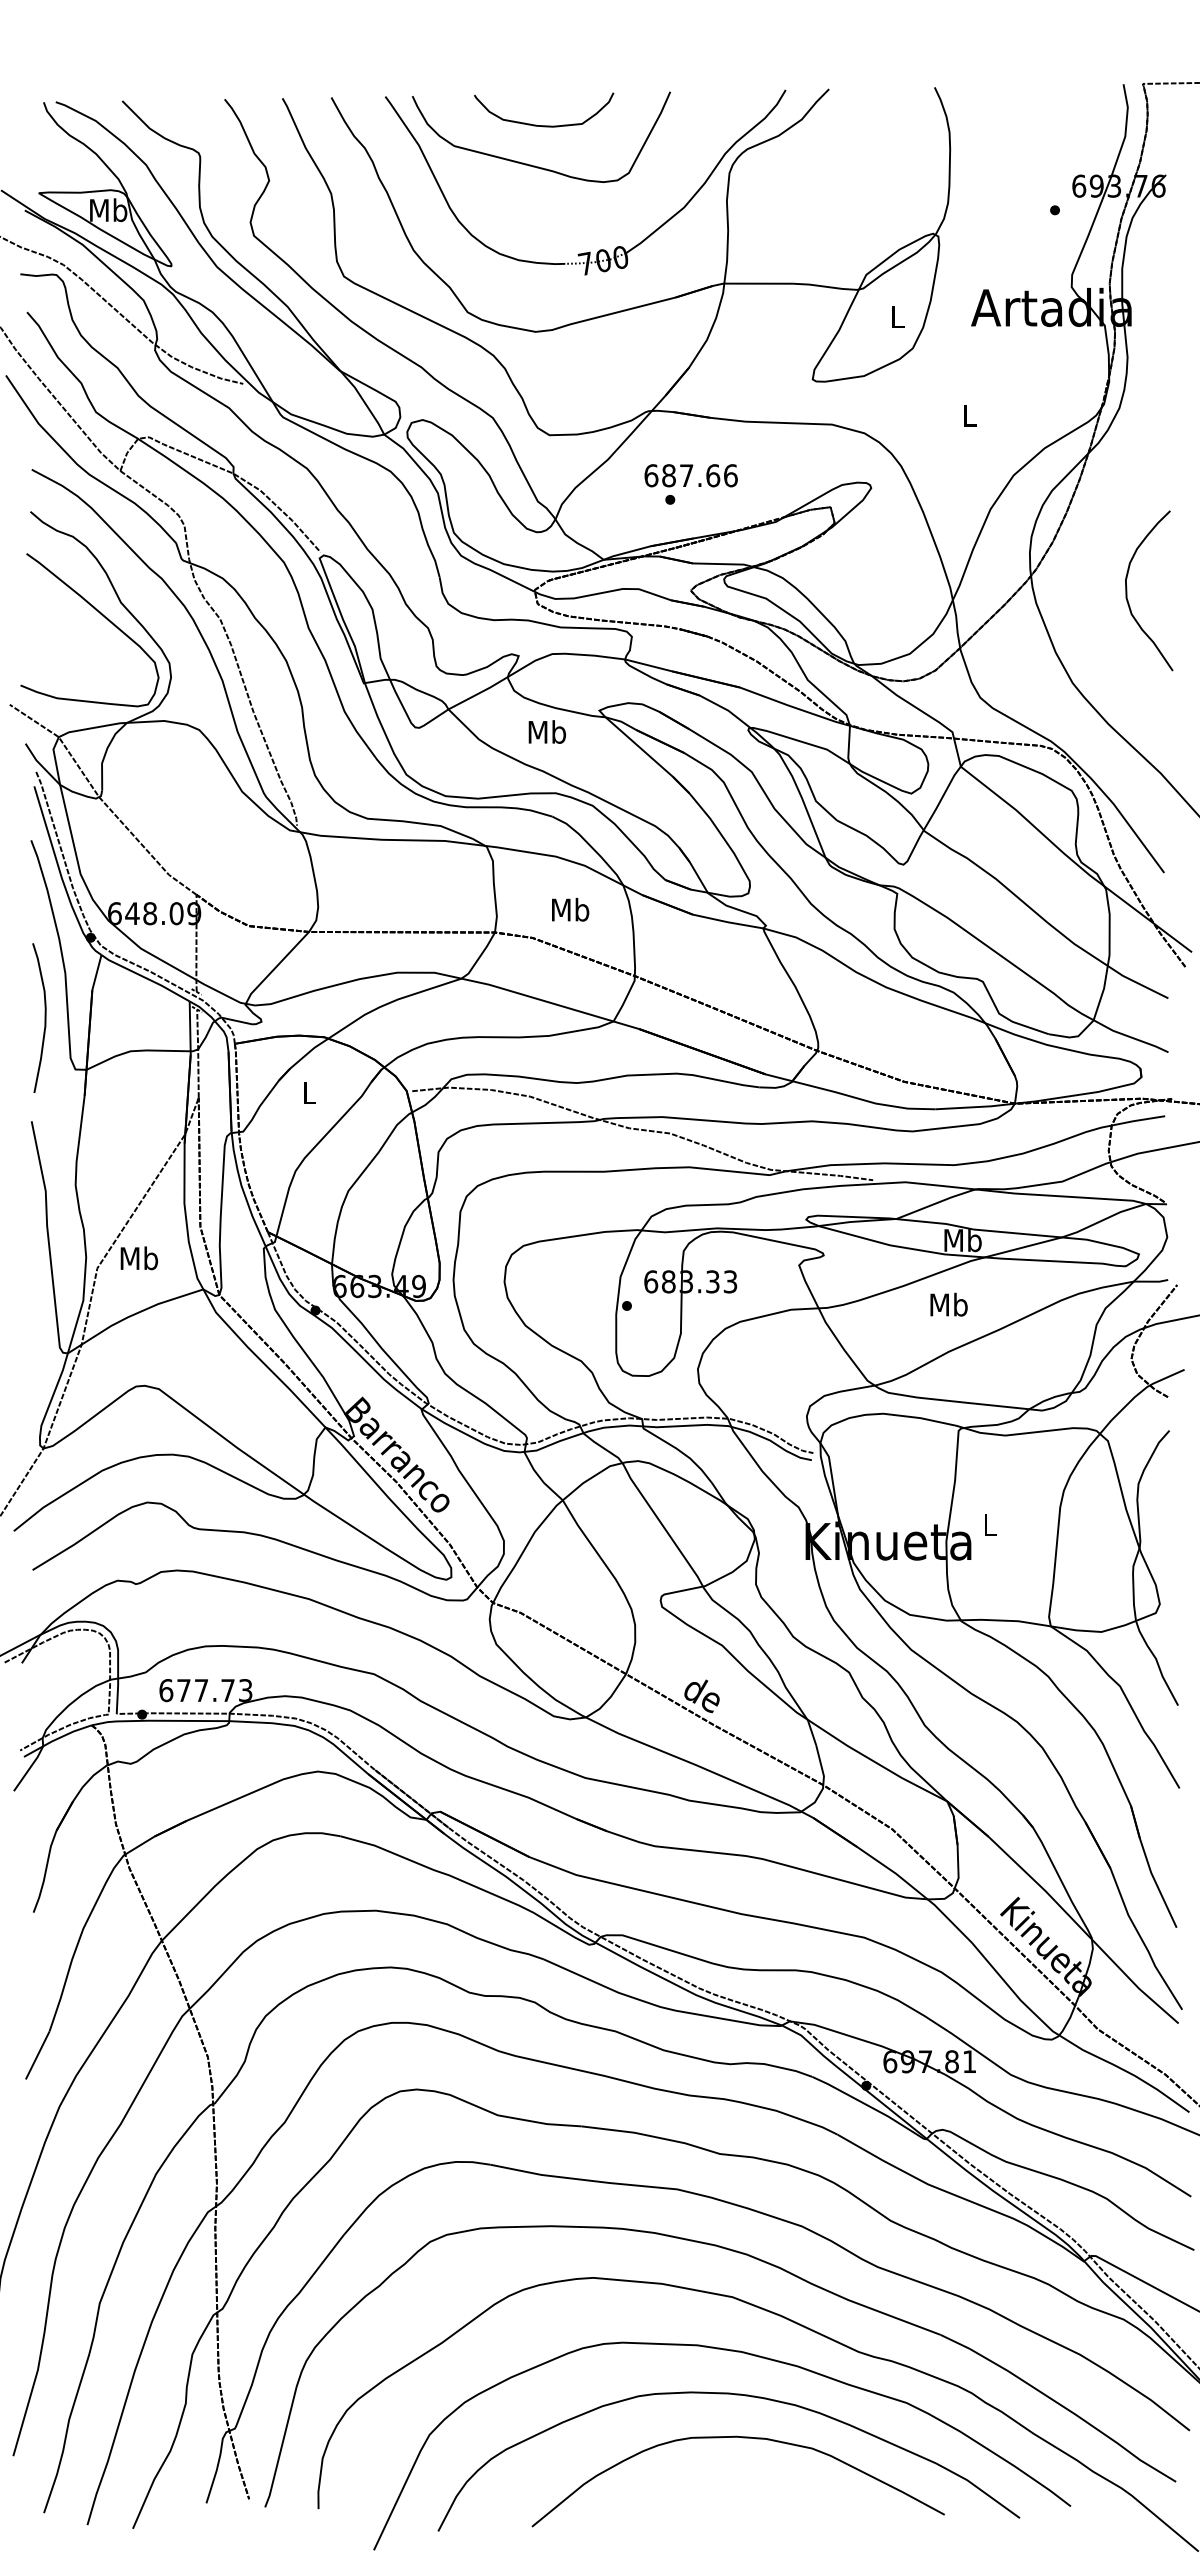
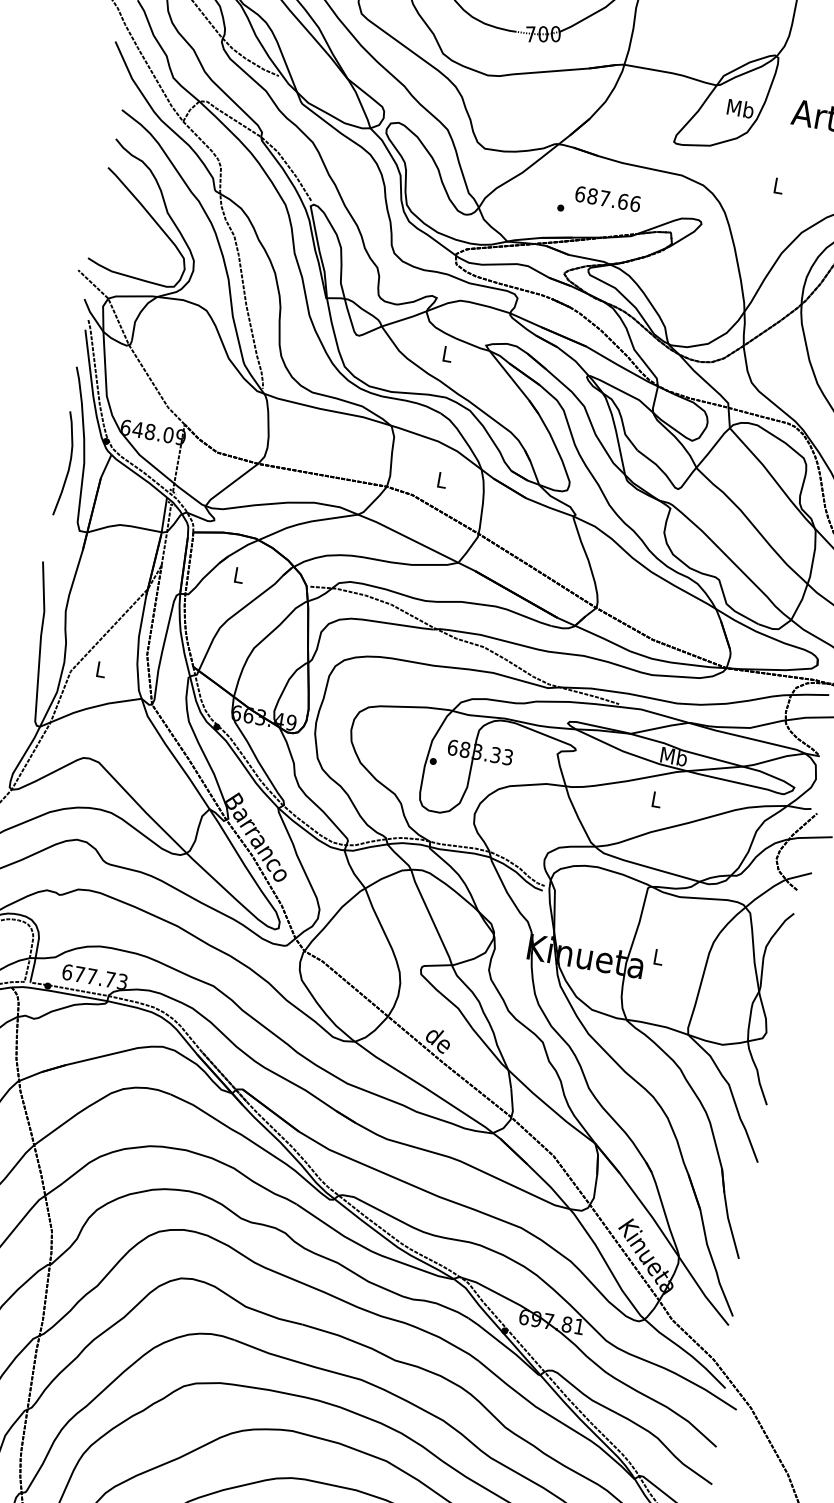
text: (897, 316) -> (740, 108), L -> Mb
text: (690, 475) -> (607, 198), moved
text: (547, 731) -> (447, 353), Mb -> L
text: (570, 909) -> (442, 479), Mb -> L
curve: (44, 1017) -> (69, 464), moved
text: (139, 1258) -> (101, 669), Mb -> L
text: (948, 1304) -> (656, 799), Mb -> L

